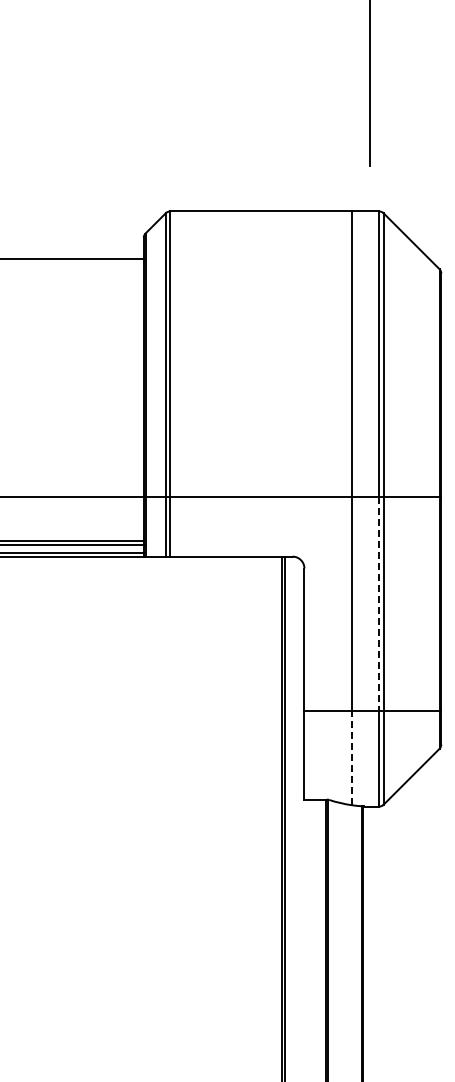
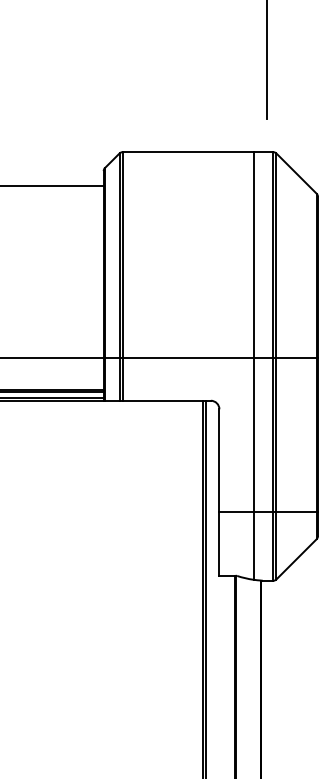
line: (379, 604) -> (273, 435), dashed -> solid
line: (352, 758) -> (254, 546), dashed -> solid

